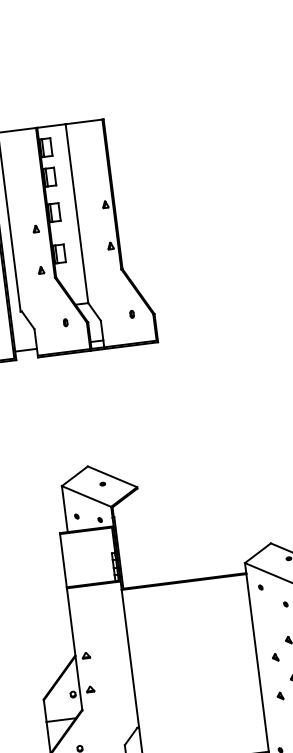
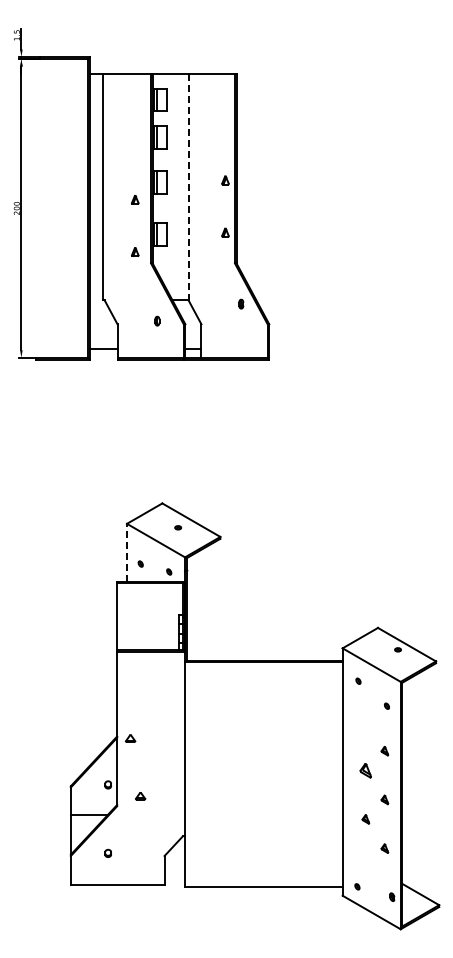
line: (76, 213) -> (188, 187), solid -> dashed
part: (132, 313) -> (241, 303), moved
line: (65, 508) -> (127, 552), solid -> dashed
part: (275, 657) -> (365, 770), size x1.6
part: (90, 689) -> (140, 796), moved

